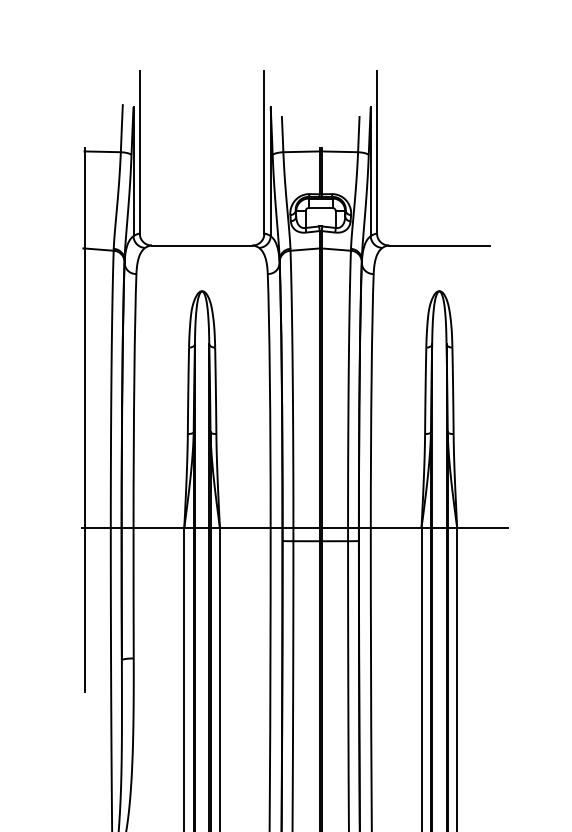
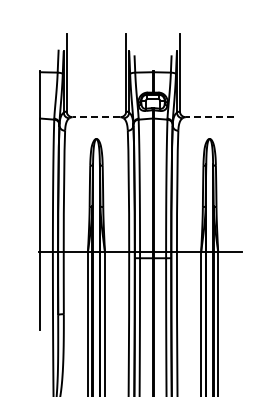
line: (202, 246) -> (96, 117), solid -> dashed
line: (438, 246) -> (209, 117), solid -> dashed

